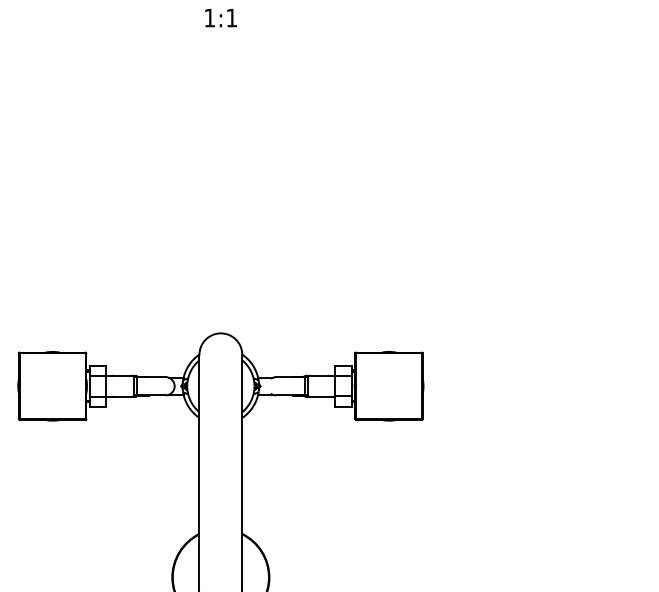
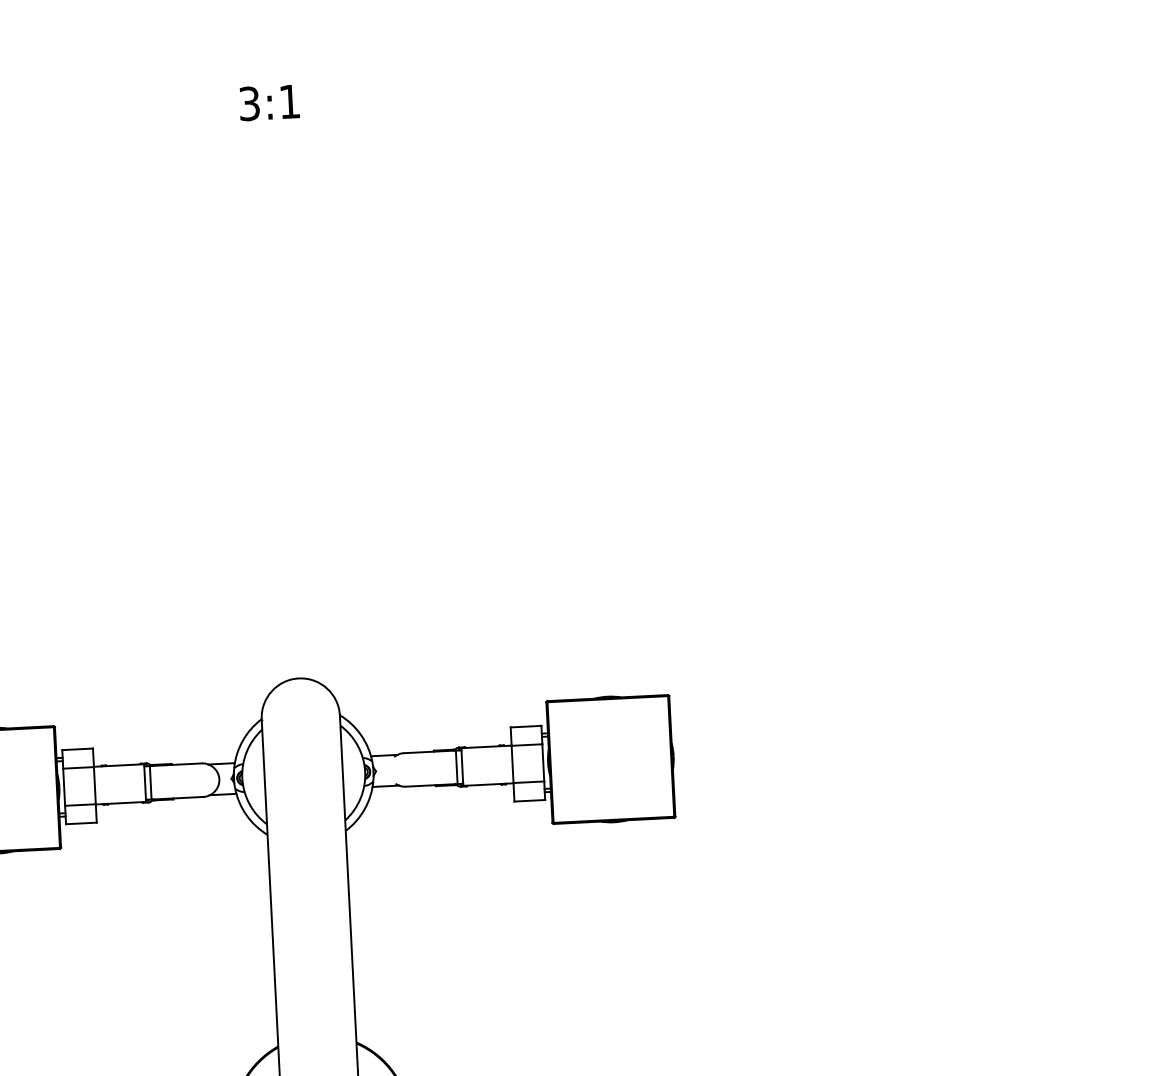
text: (209, 17) -> (248, 102), 1:1 -> 3:1

